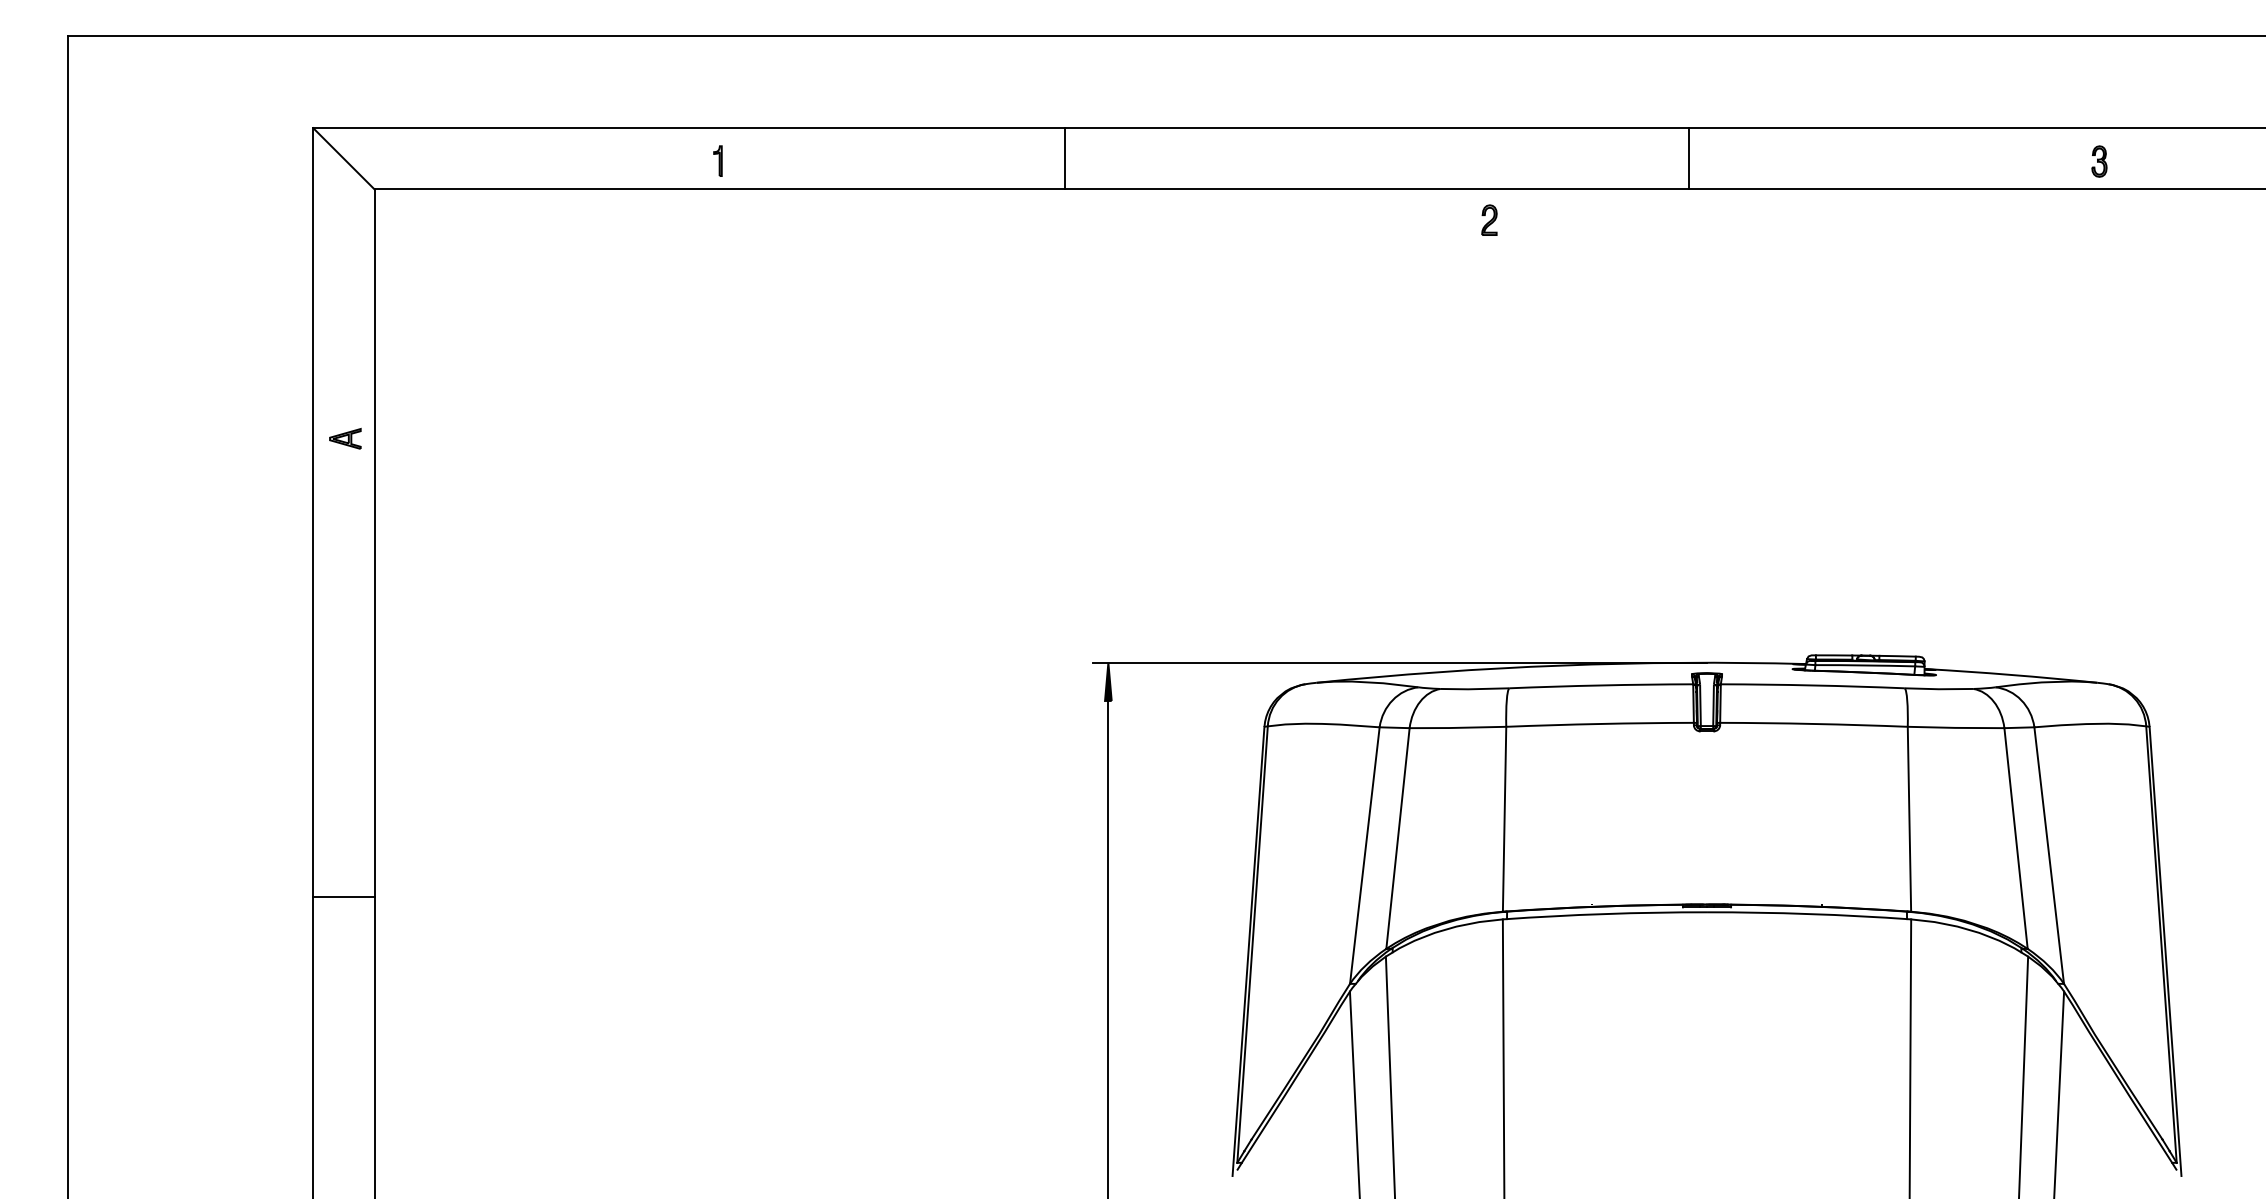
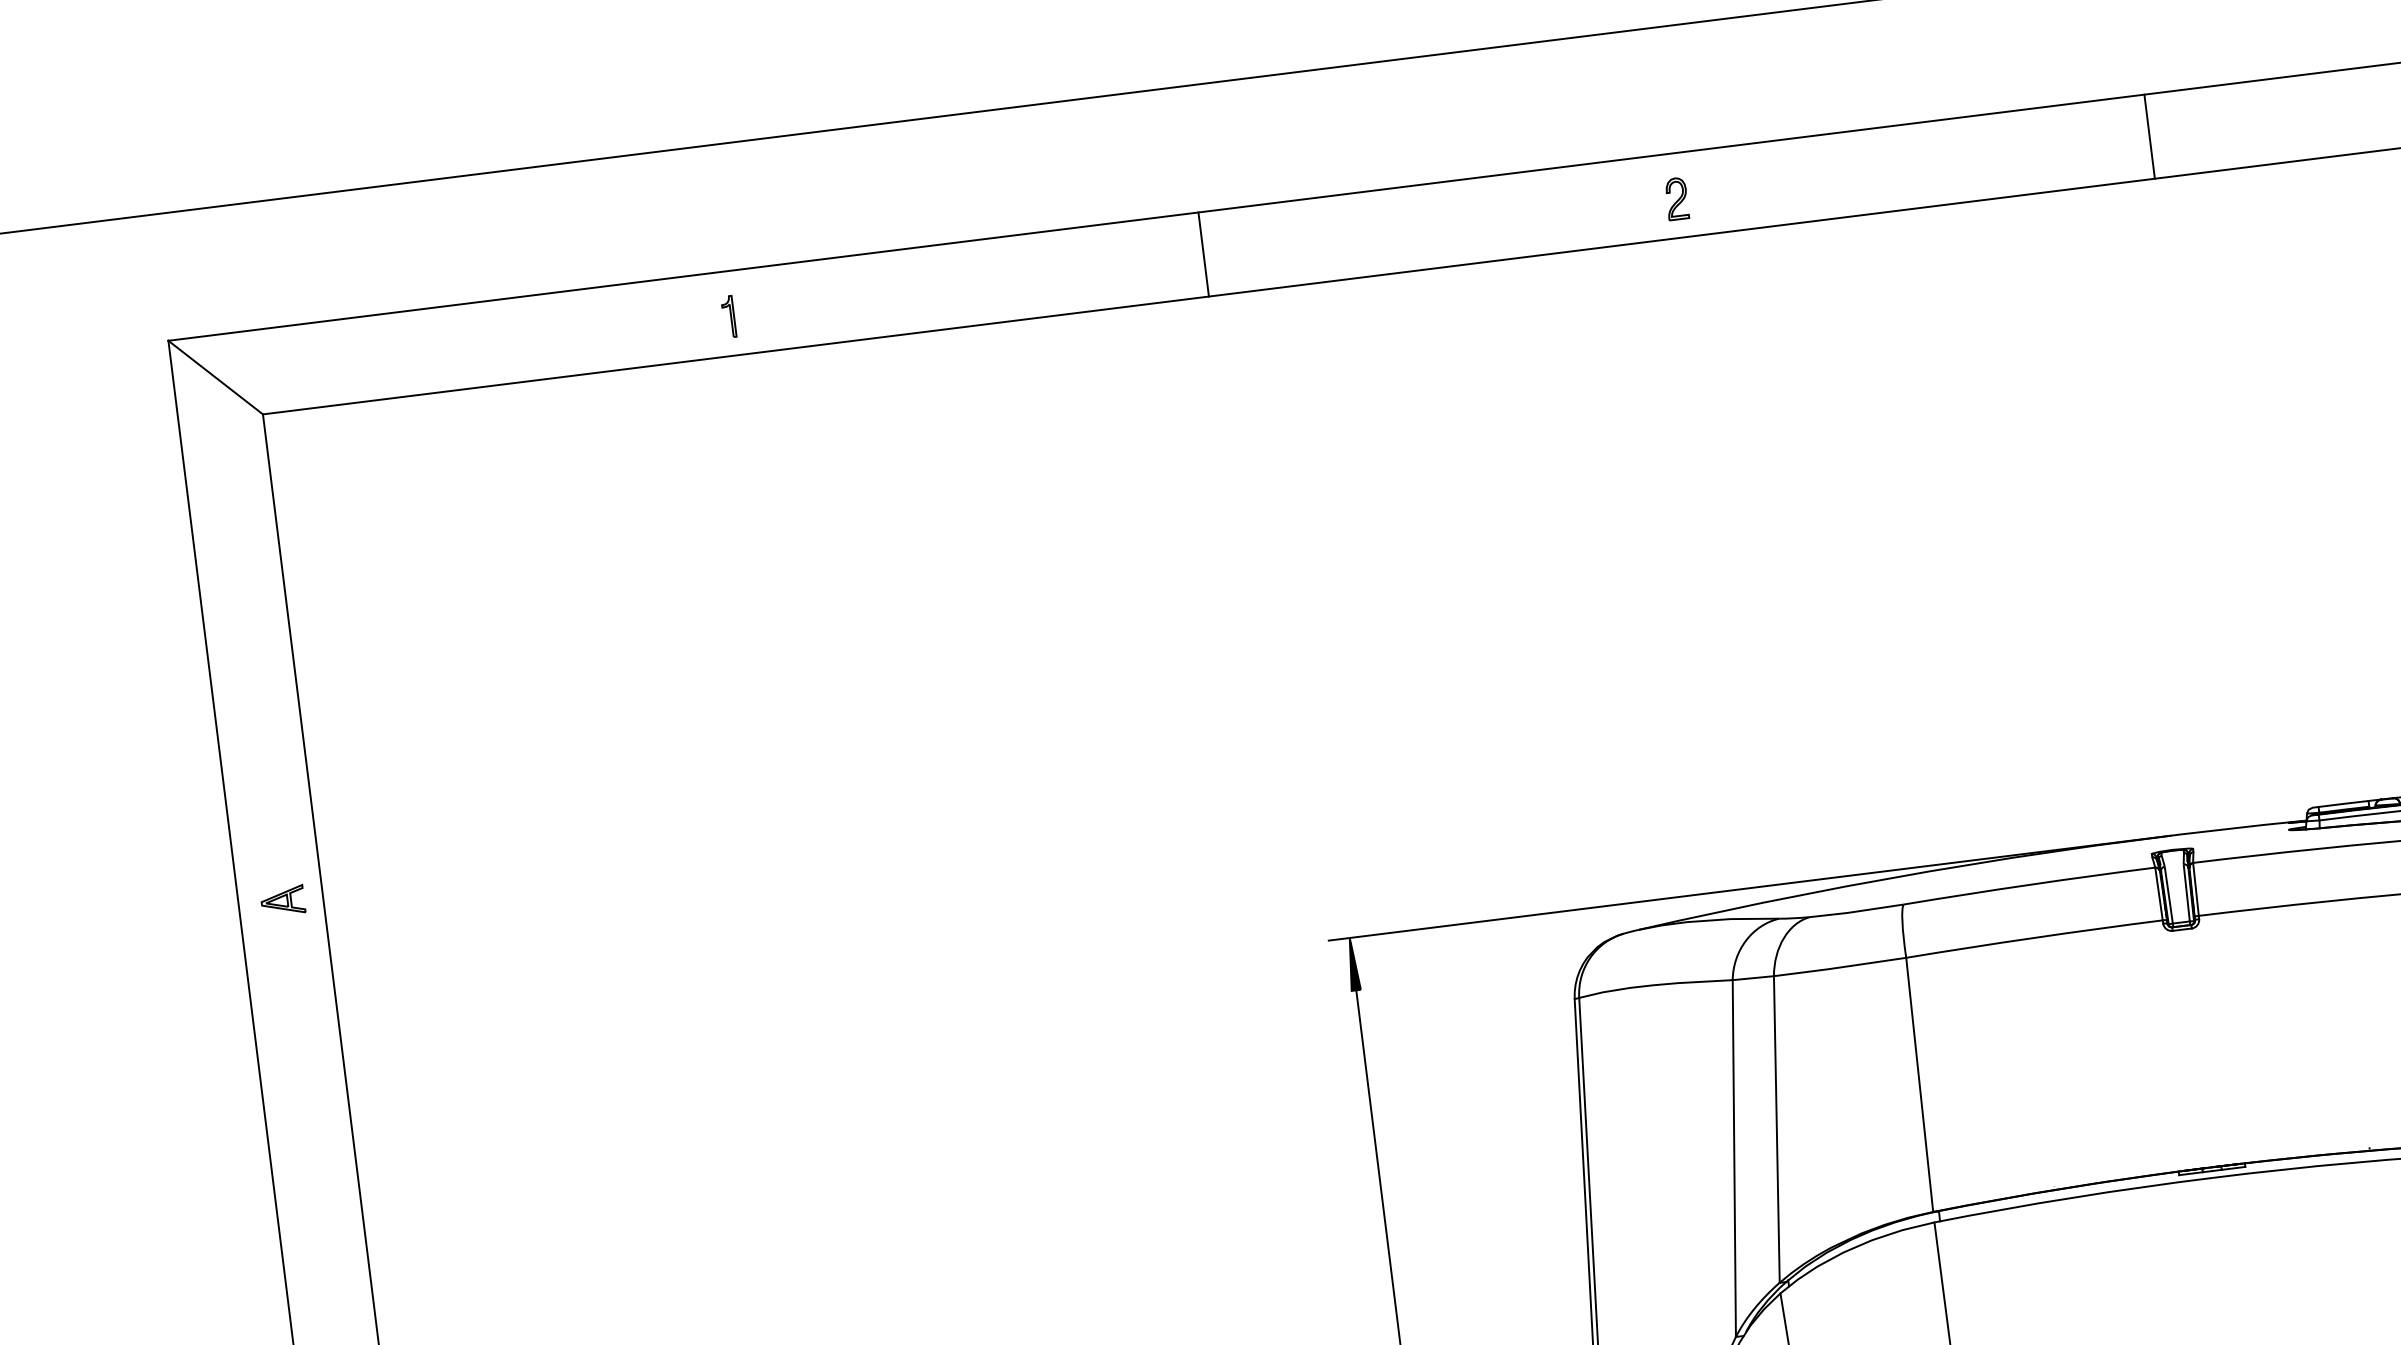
line: (1688, 158) -> (2149, 136), moved
part: (1489, 219) -> (1676, 197), moved
part: (345, 438) -> (282, 900), moved

